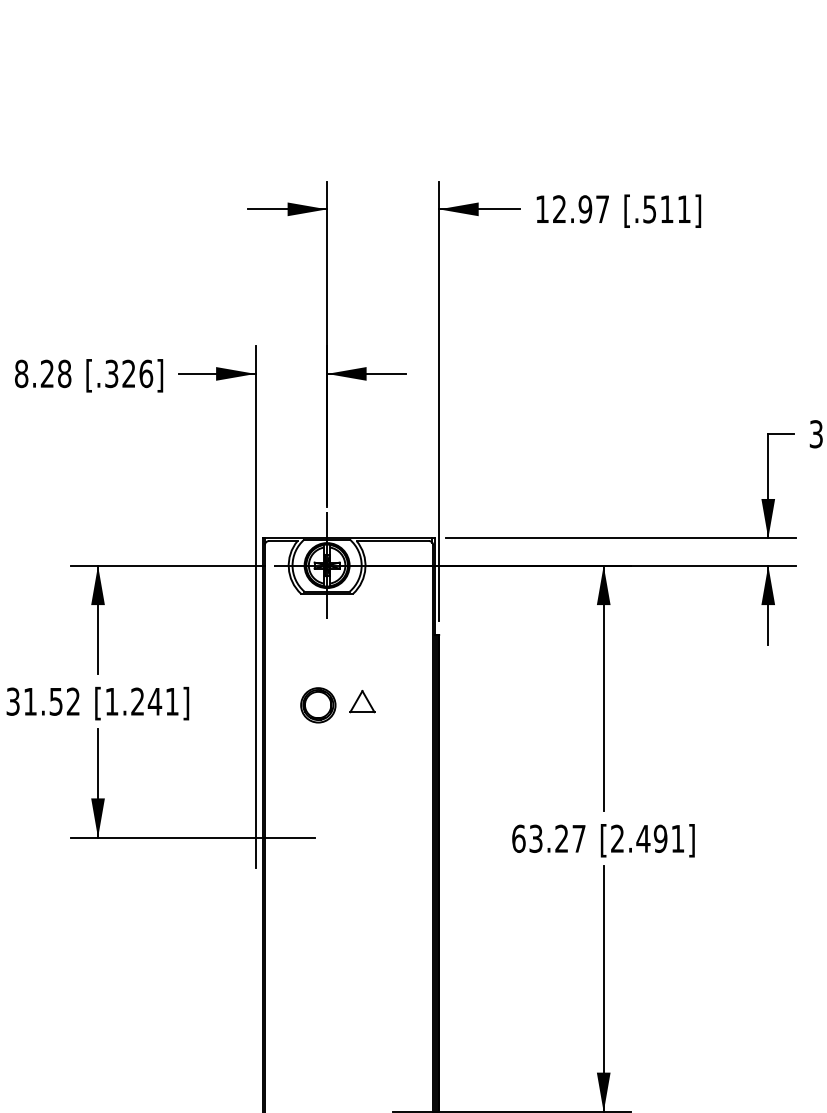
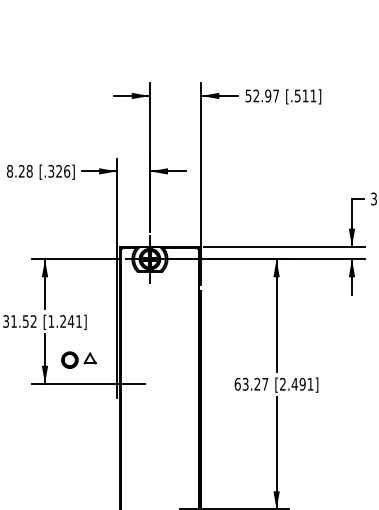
text: (542, 208) -> (248, 95), 12.97 -> 52.97
part: (337, 703) -> (78, 359), moved

